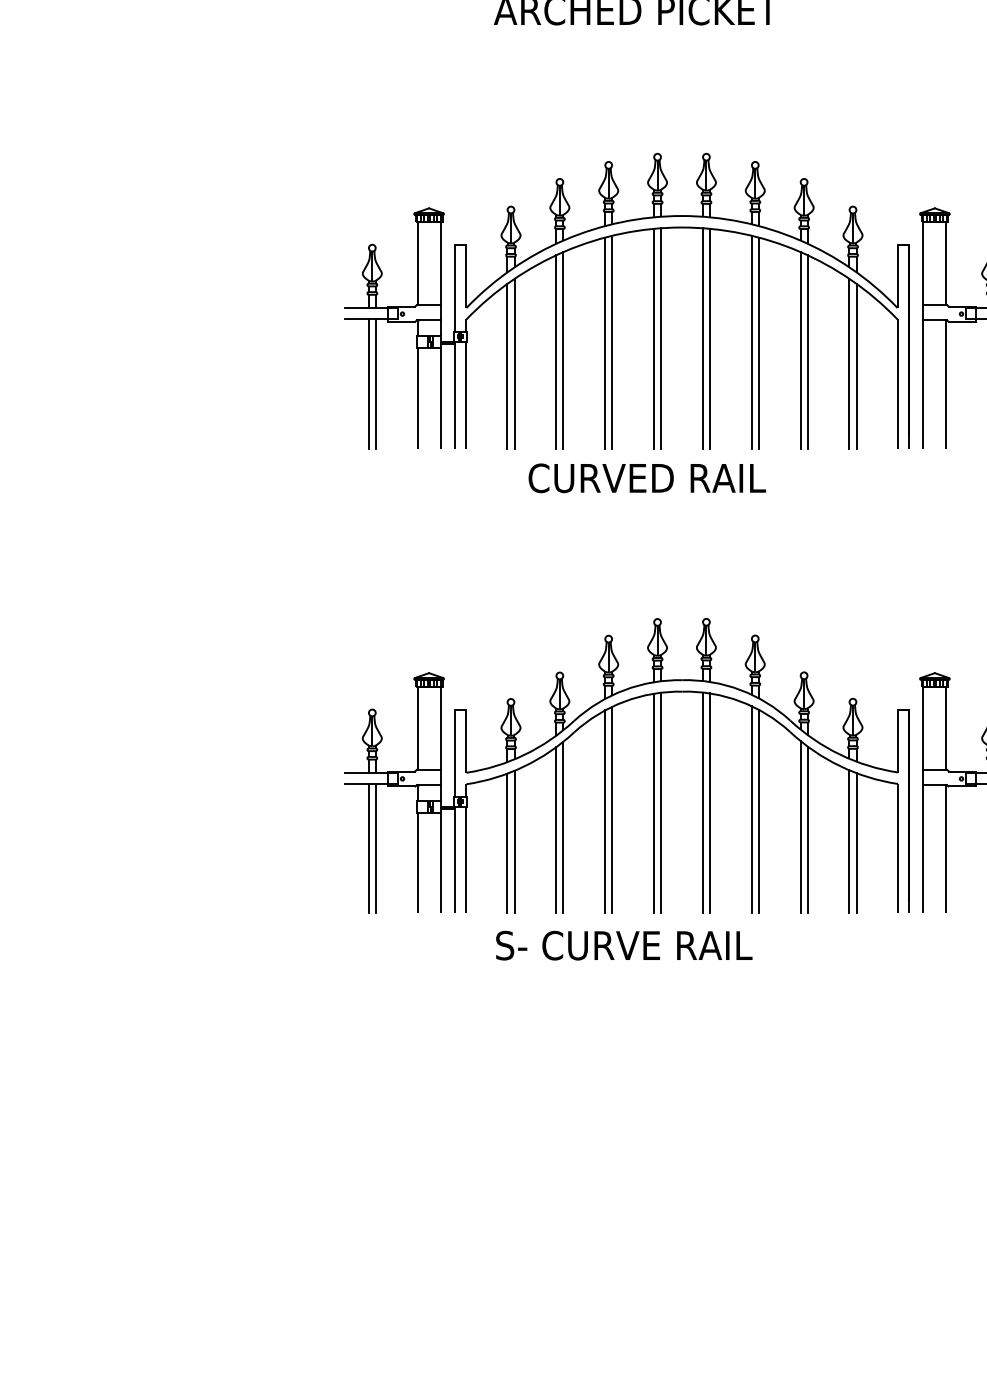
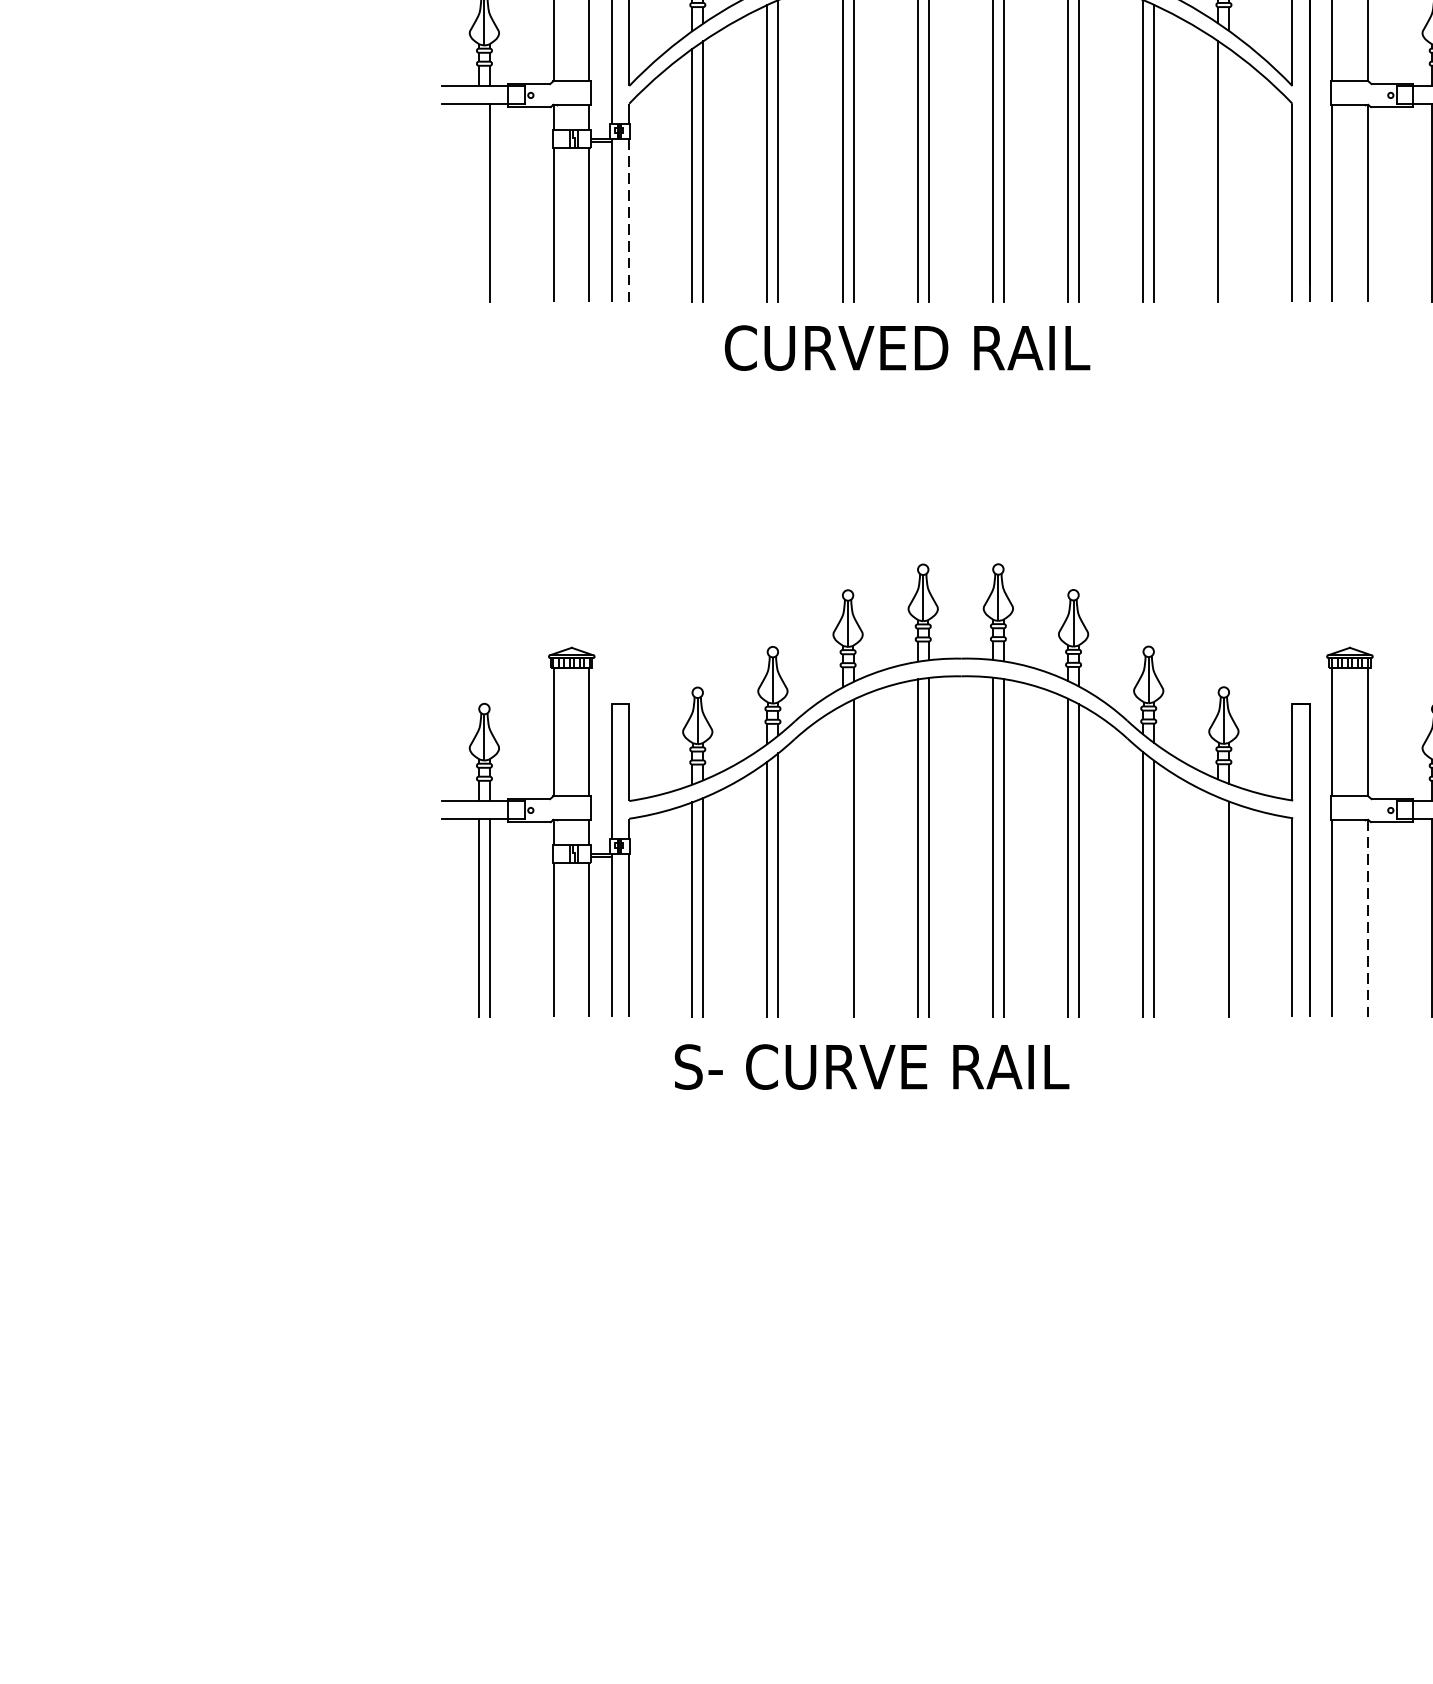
line: (856, 365) -> (1229, 174), removed
line: (368, 383) -> (478, 202), removed
line: (466, 394) -> (629, 219), solid -> dashed
line: (605, 811) -> (843, 860), removed
line: (849, 841) -> (1218, 906), removed
line: (946, 848) -> (1367, 917), solid -> dashed

